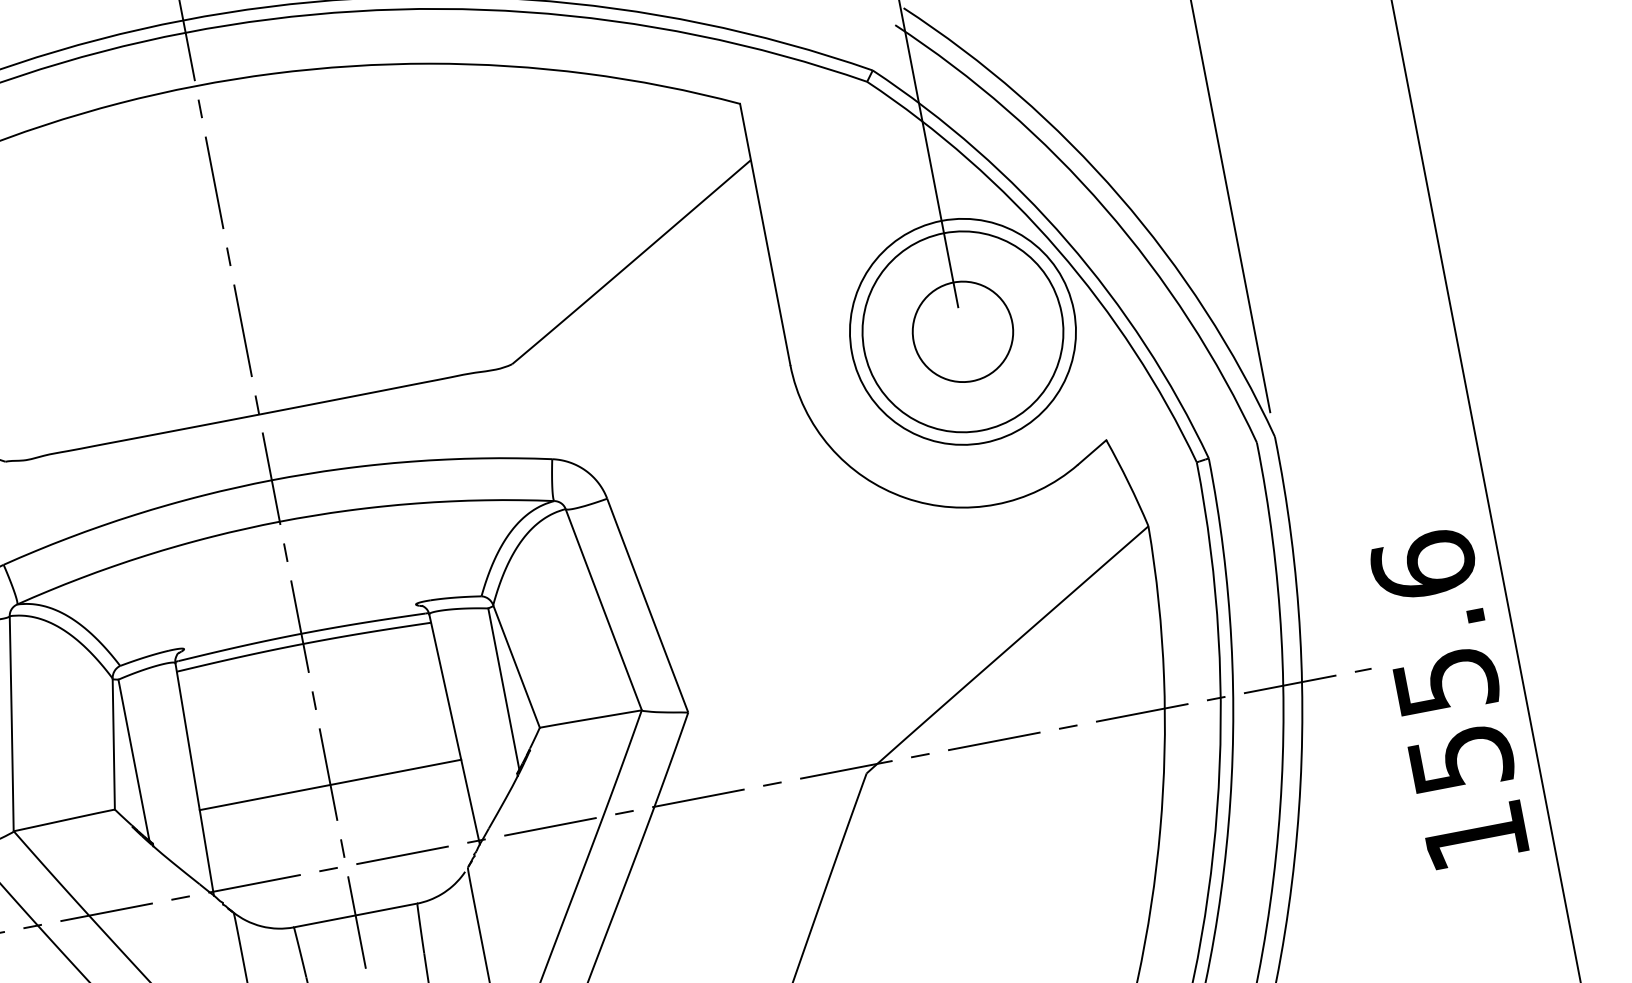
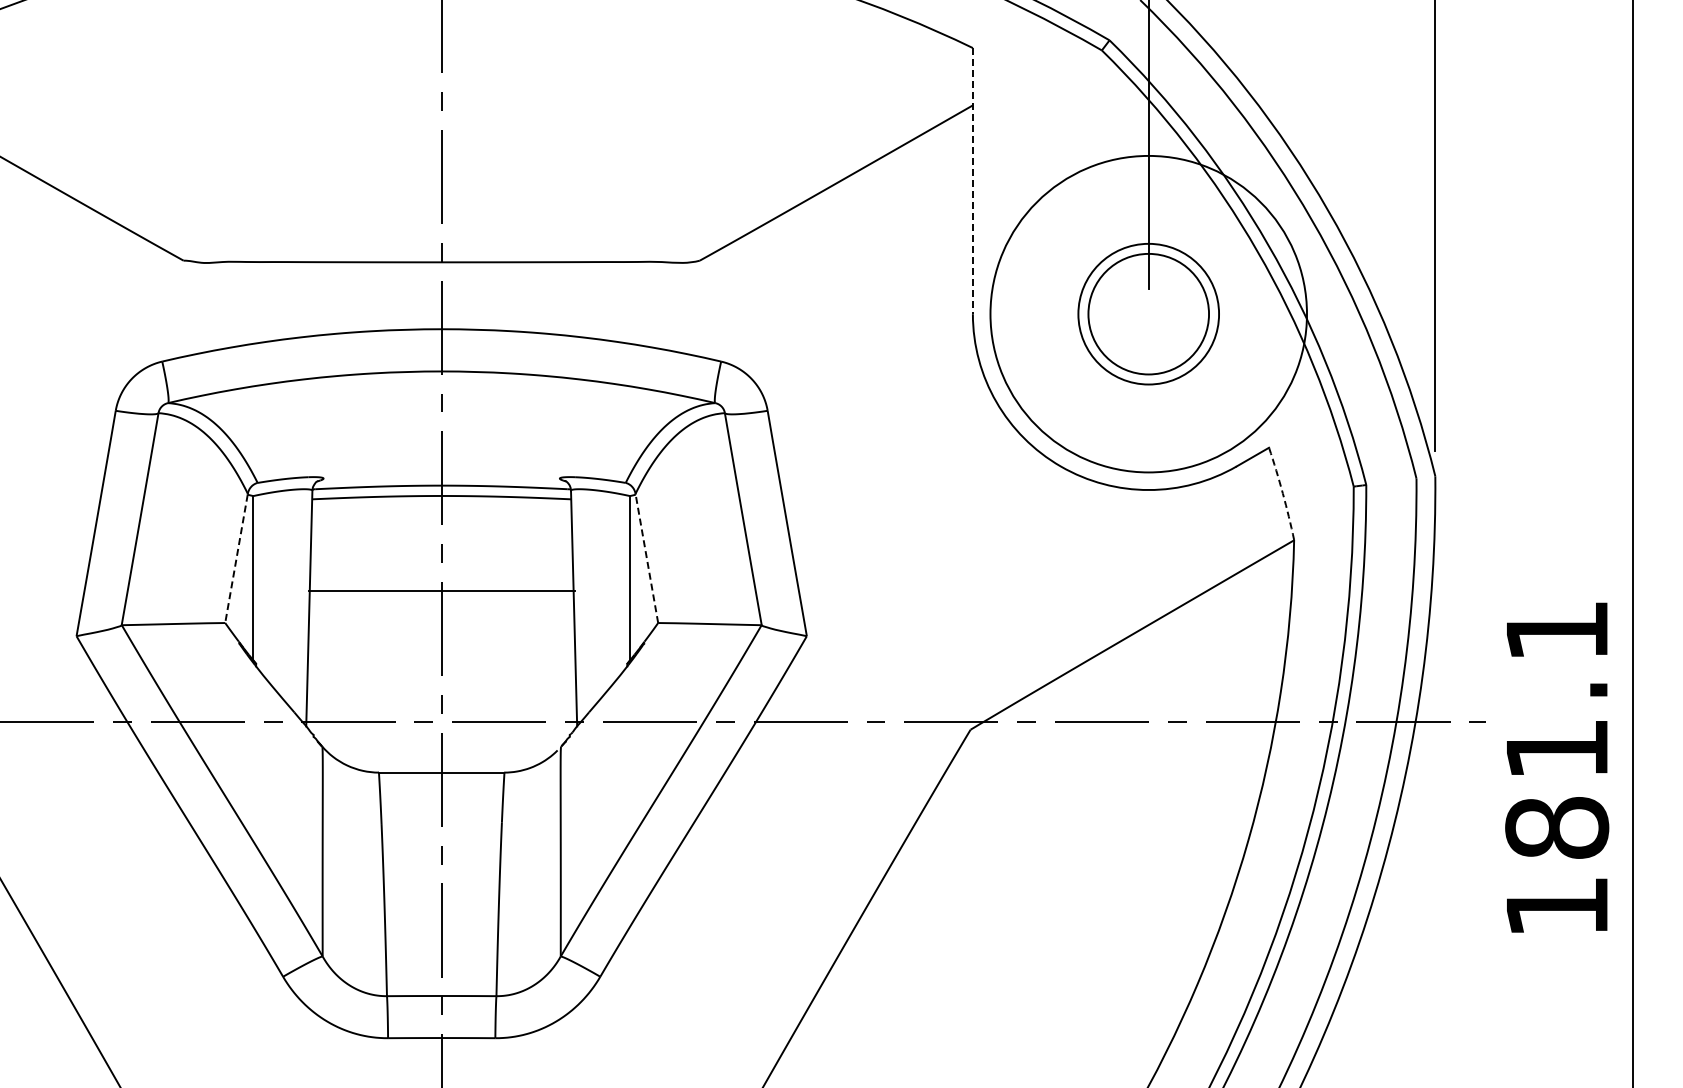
line: (764, 234) -> (972, 181), solid -> dashed
circle: (962, 331) -> (1148, 313), size x0.6
circle: (962, 331) -> (1148, 313), size x1.4
circle: (962, 332) -> (1148, 314), size x1.4
arc: (1128, 482) -> (1282, 493), solid -> dashed
text: (1442, 661) -> (1557, 728), 155.6 -> 181.1
line: (516, 666) -> (646, 558), solid -> dashed
line: (113, 745) -> (236, 559), solid -> dashed
line: (330, 784) -> (441, 590), moved

